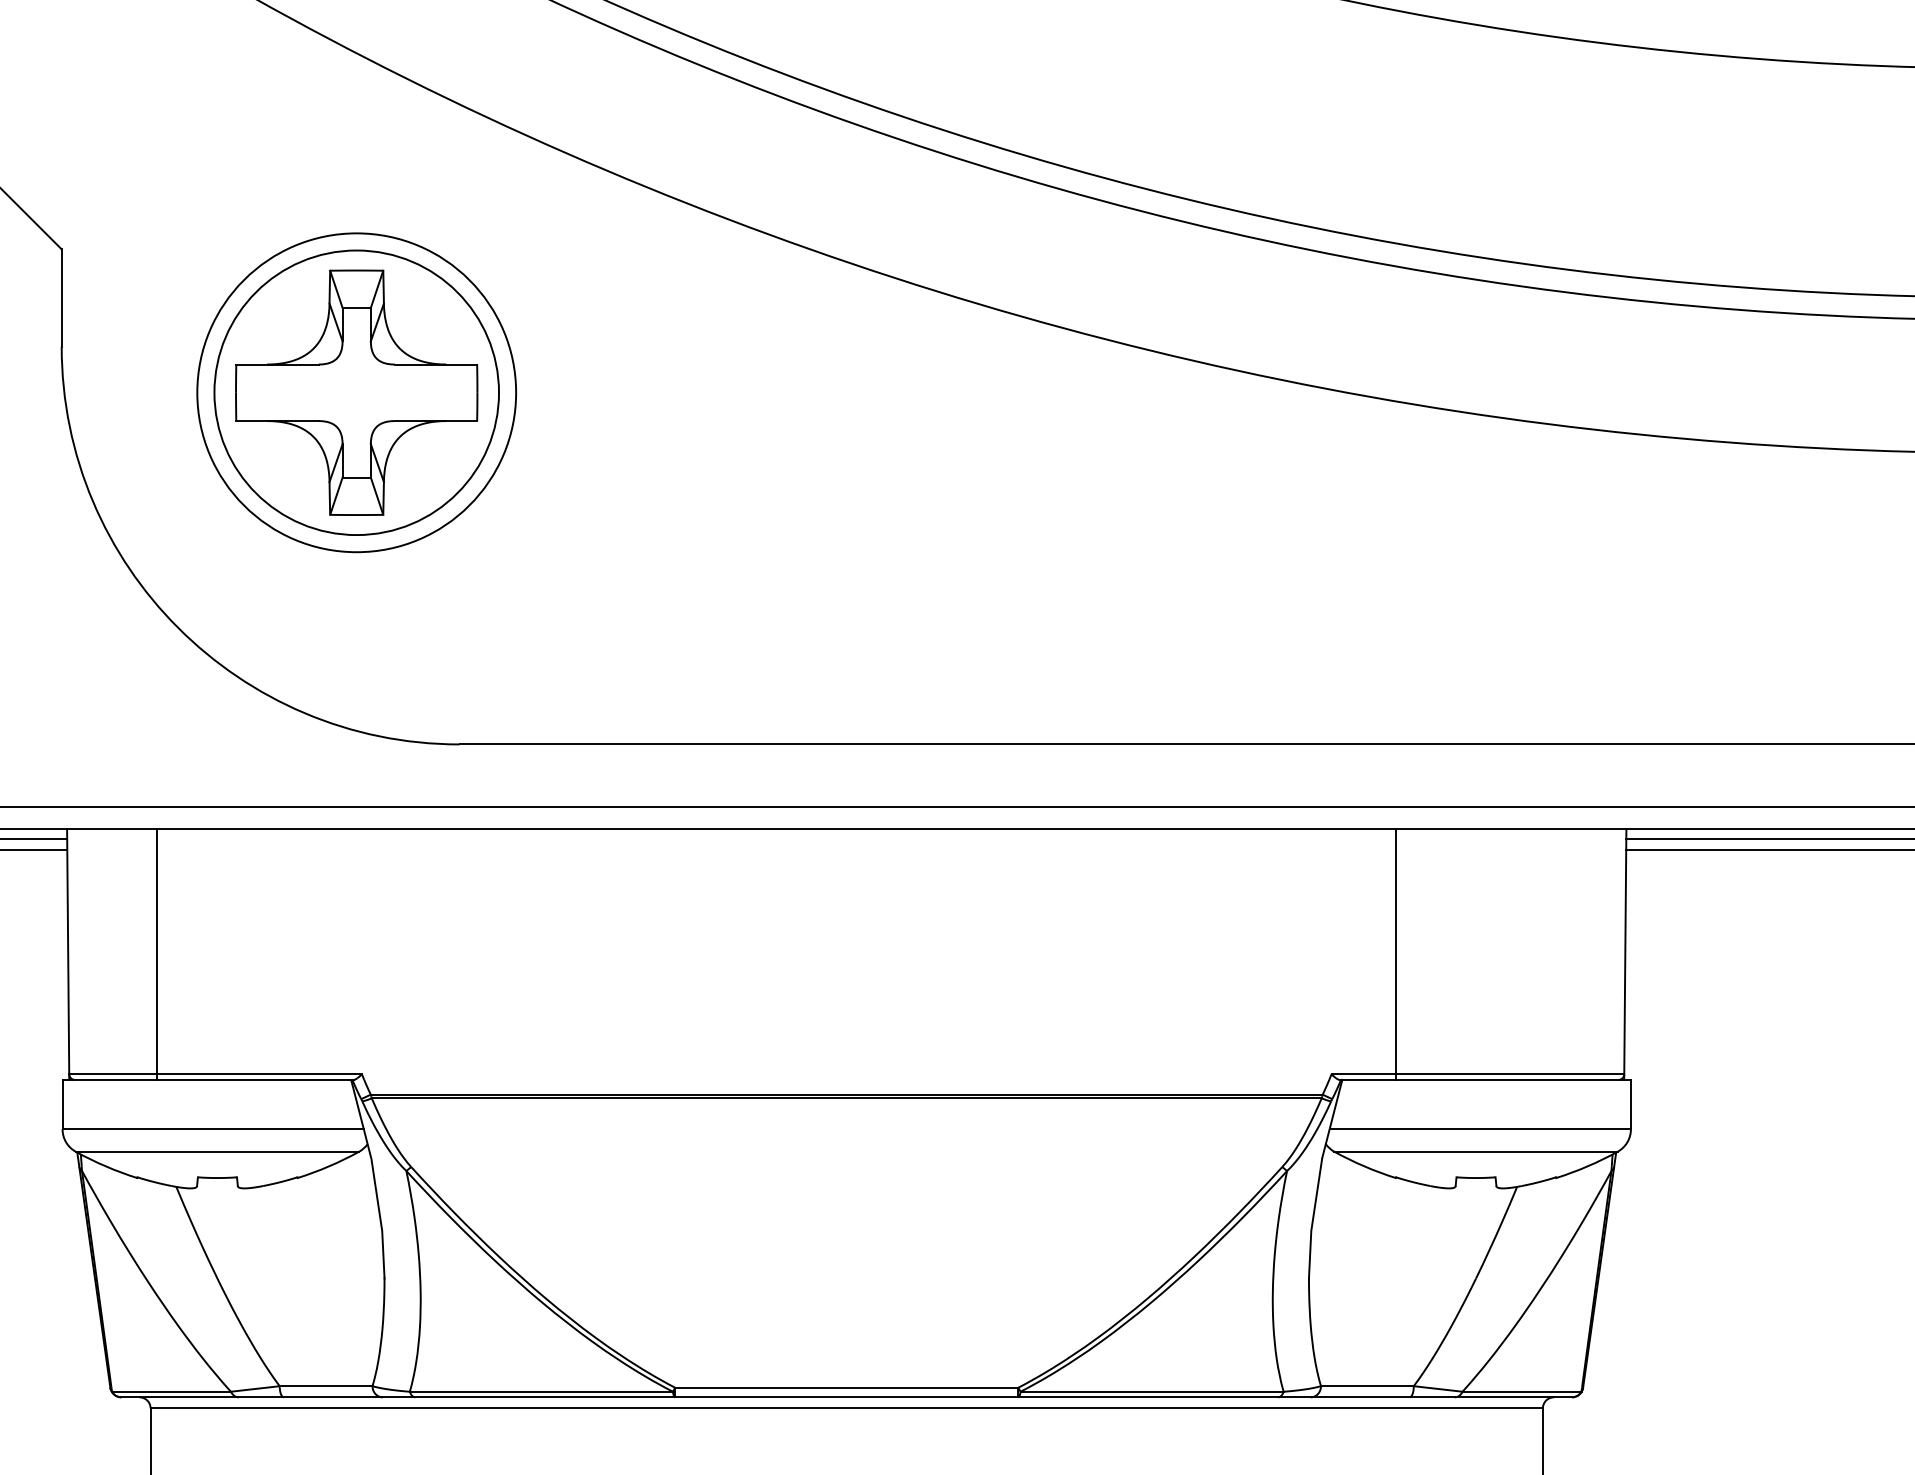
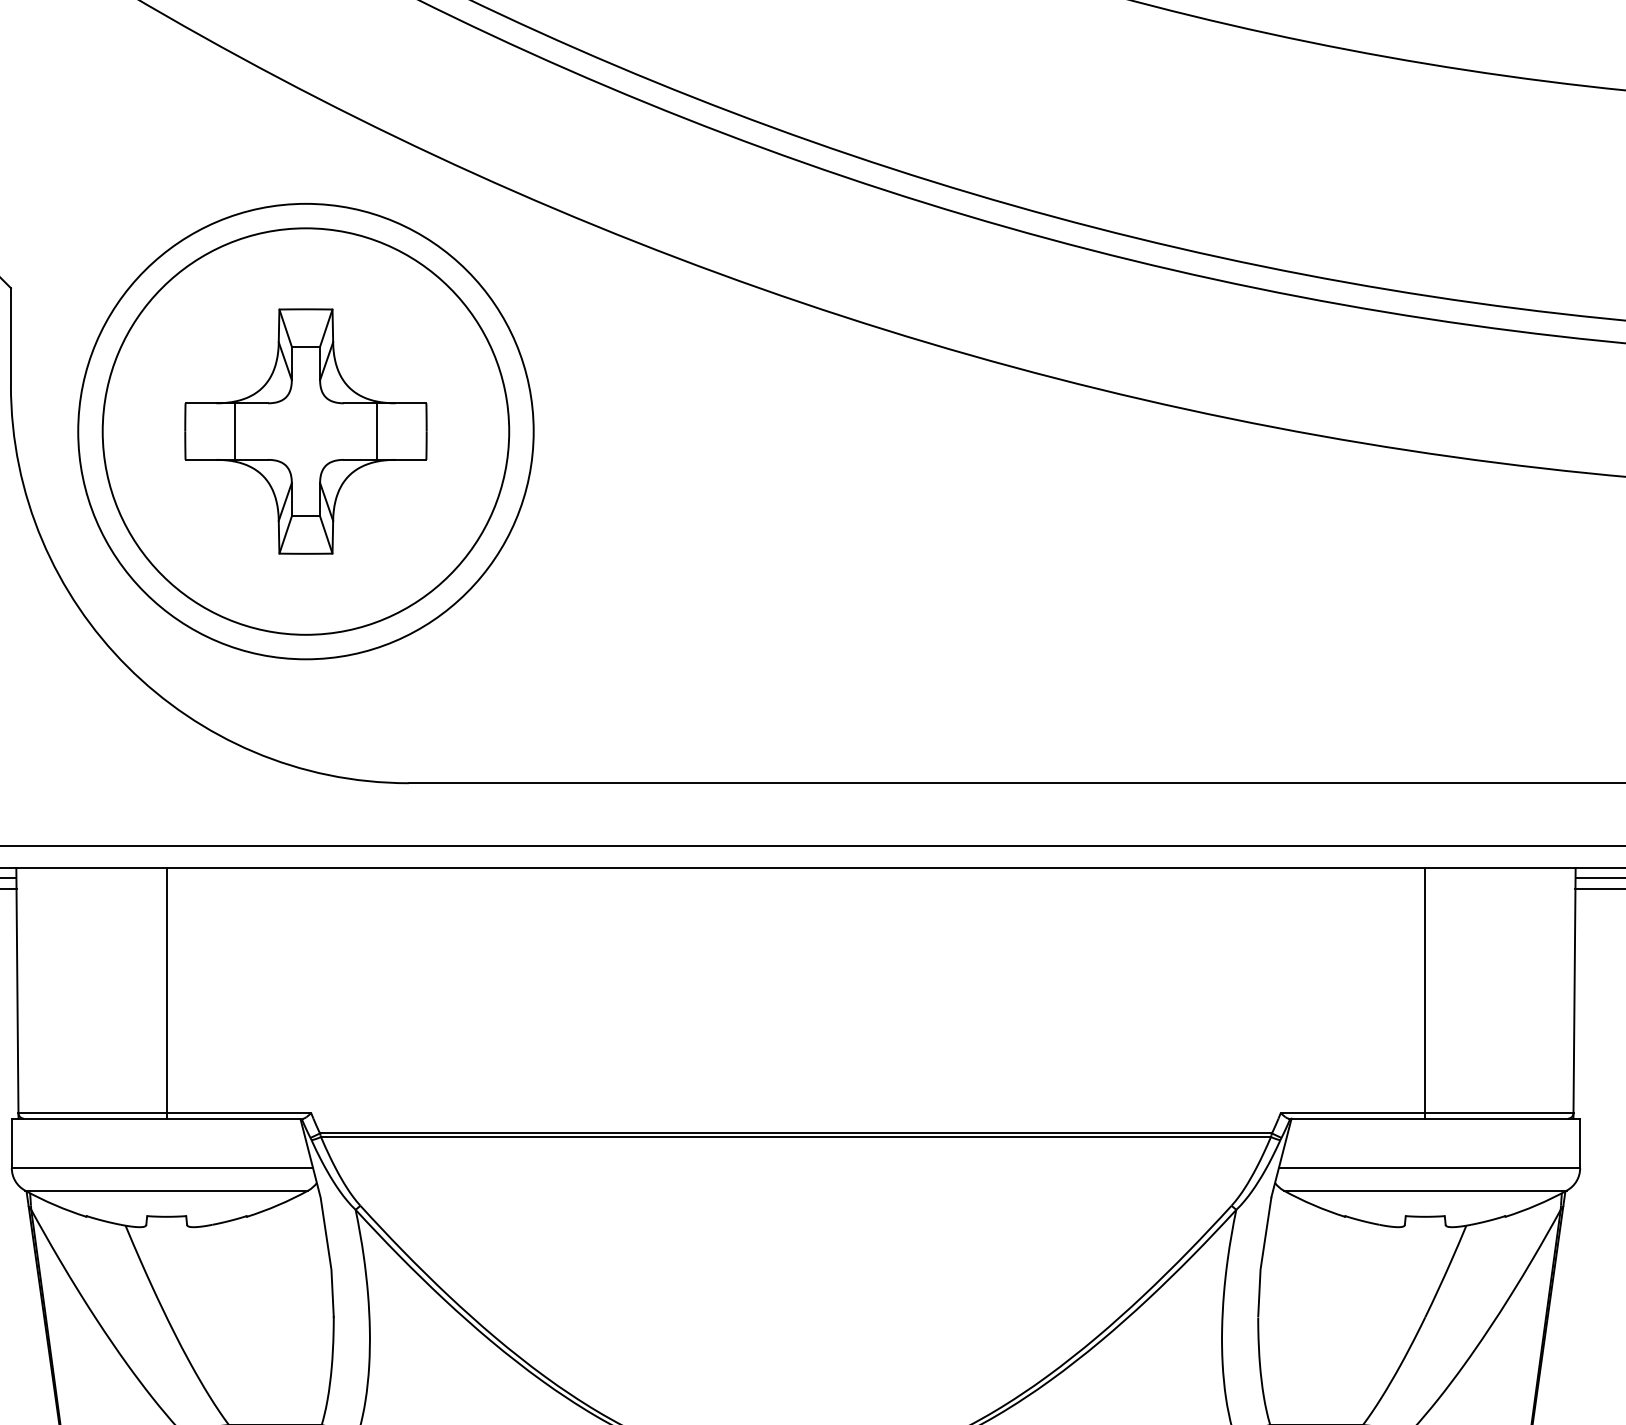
line: (286, 392) -> (235, 431), added
circle: (356, 392) -> (305, 431), size x1.43
circle: (356, 392) -> (305, 431), size x1.43
line: (427, 392) -> (376, 431), added
line: (157, 954) -> (166, 993), moved
line: (1396, 954) -> (1425, 993), moved

